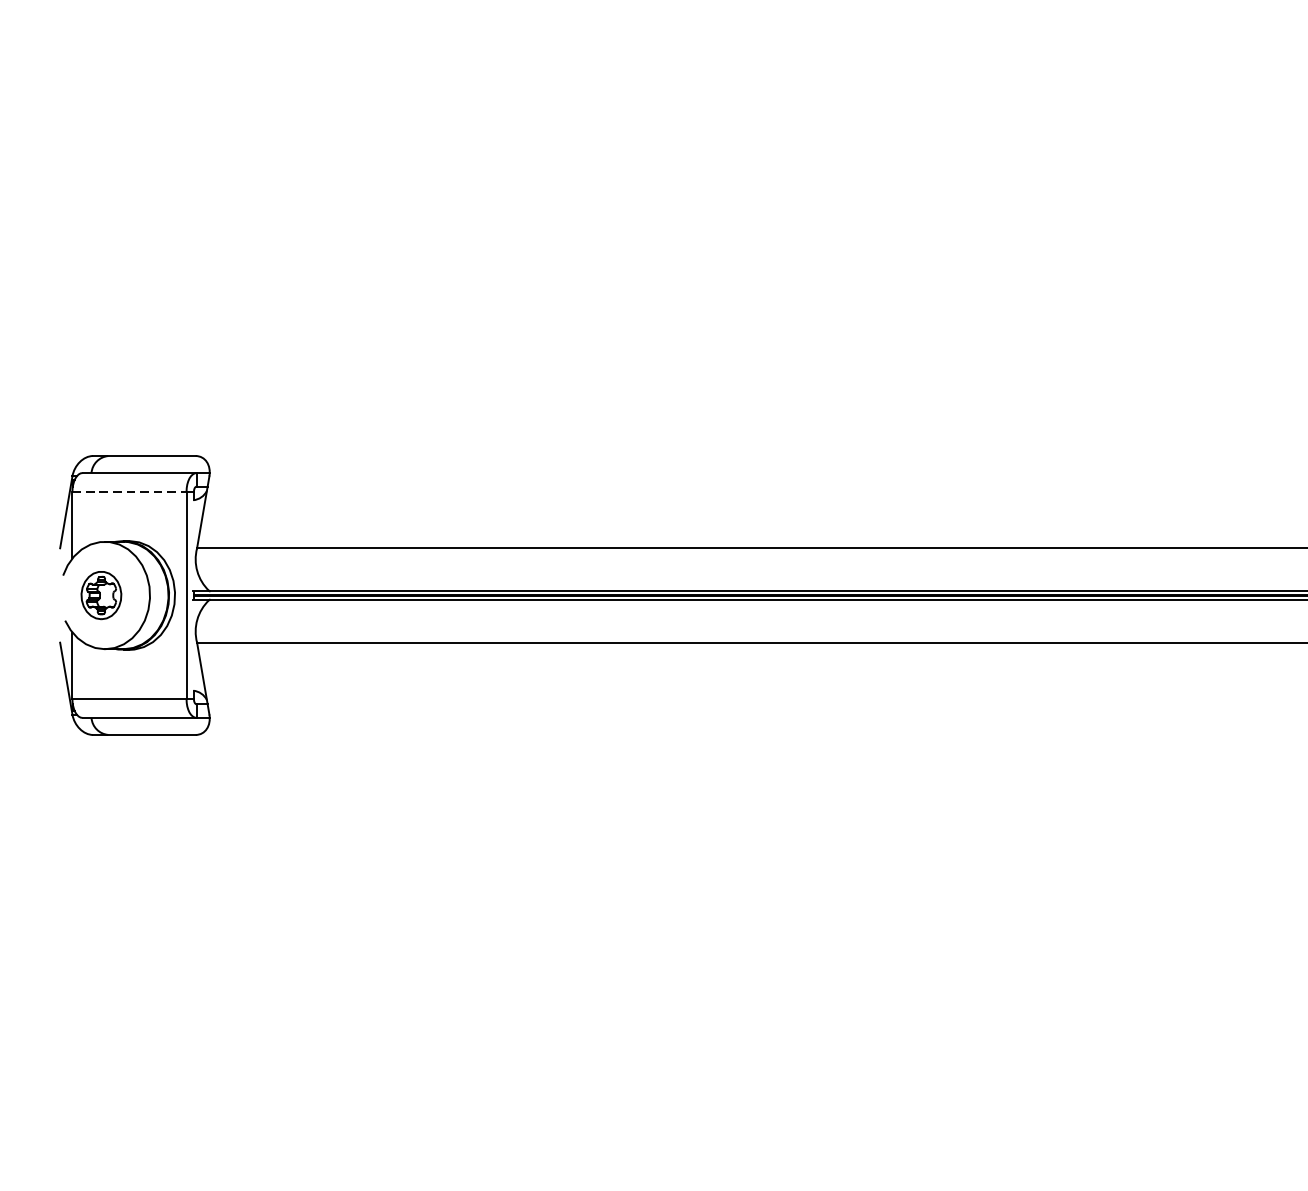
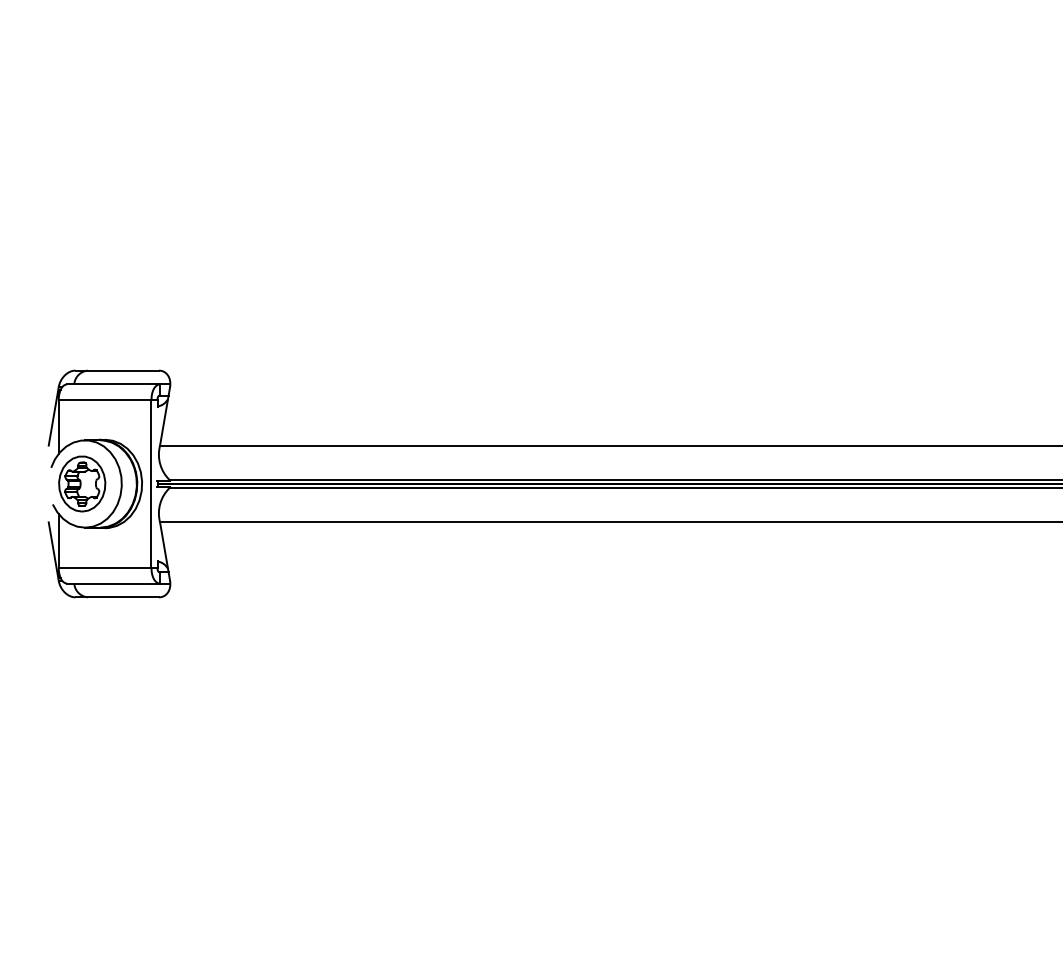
line: (129, 491) -> (105, 399), dashed -> solid
part: (101, 594) -> (82, 483), size x1.43

